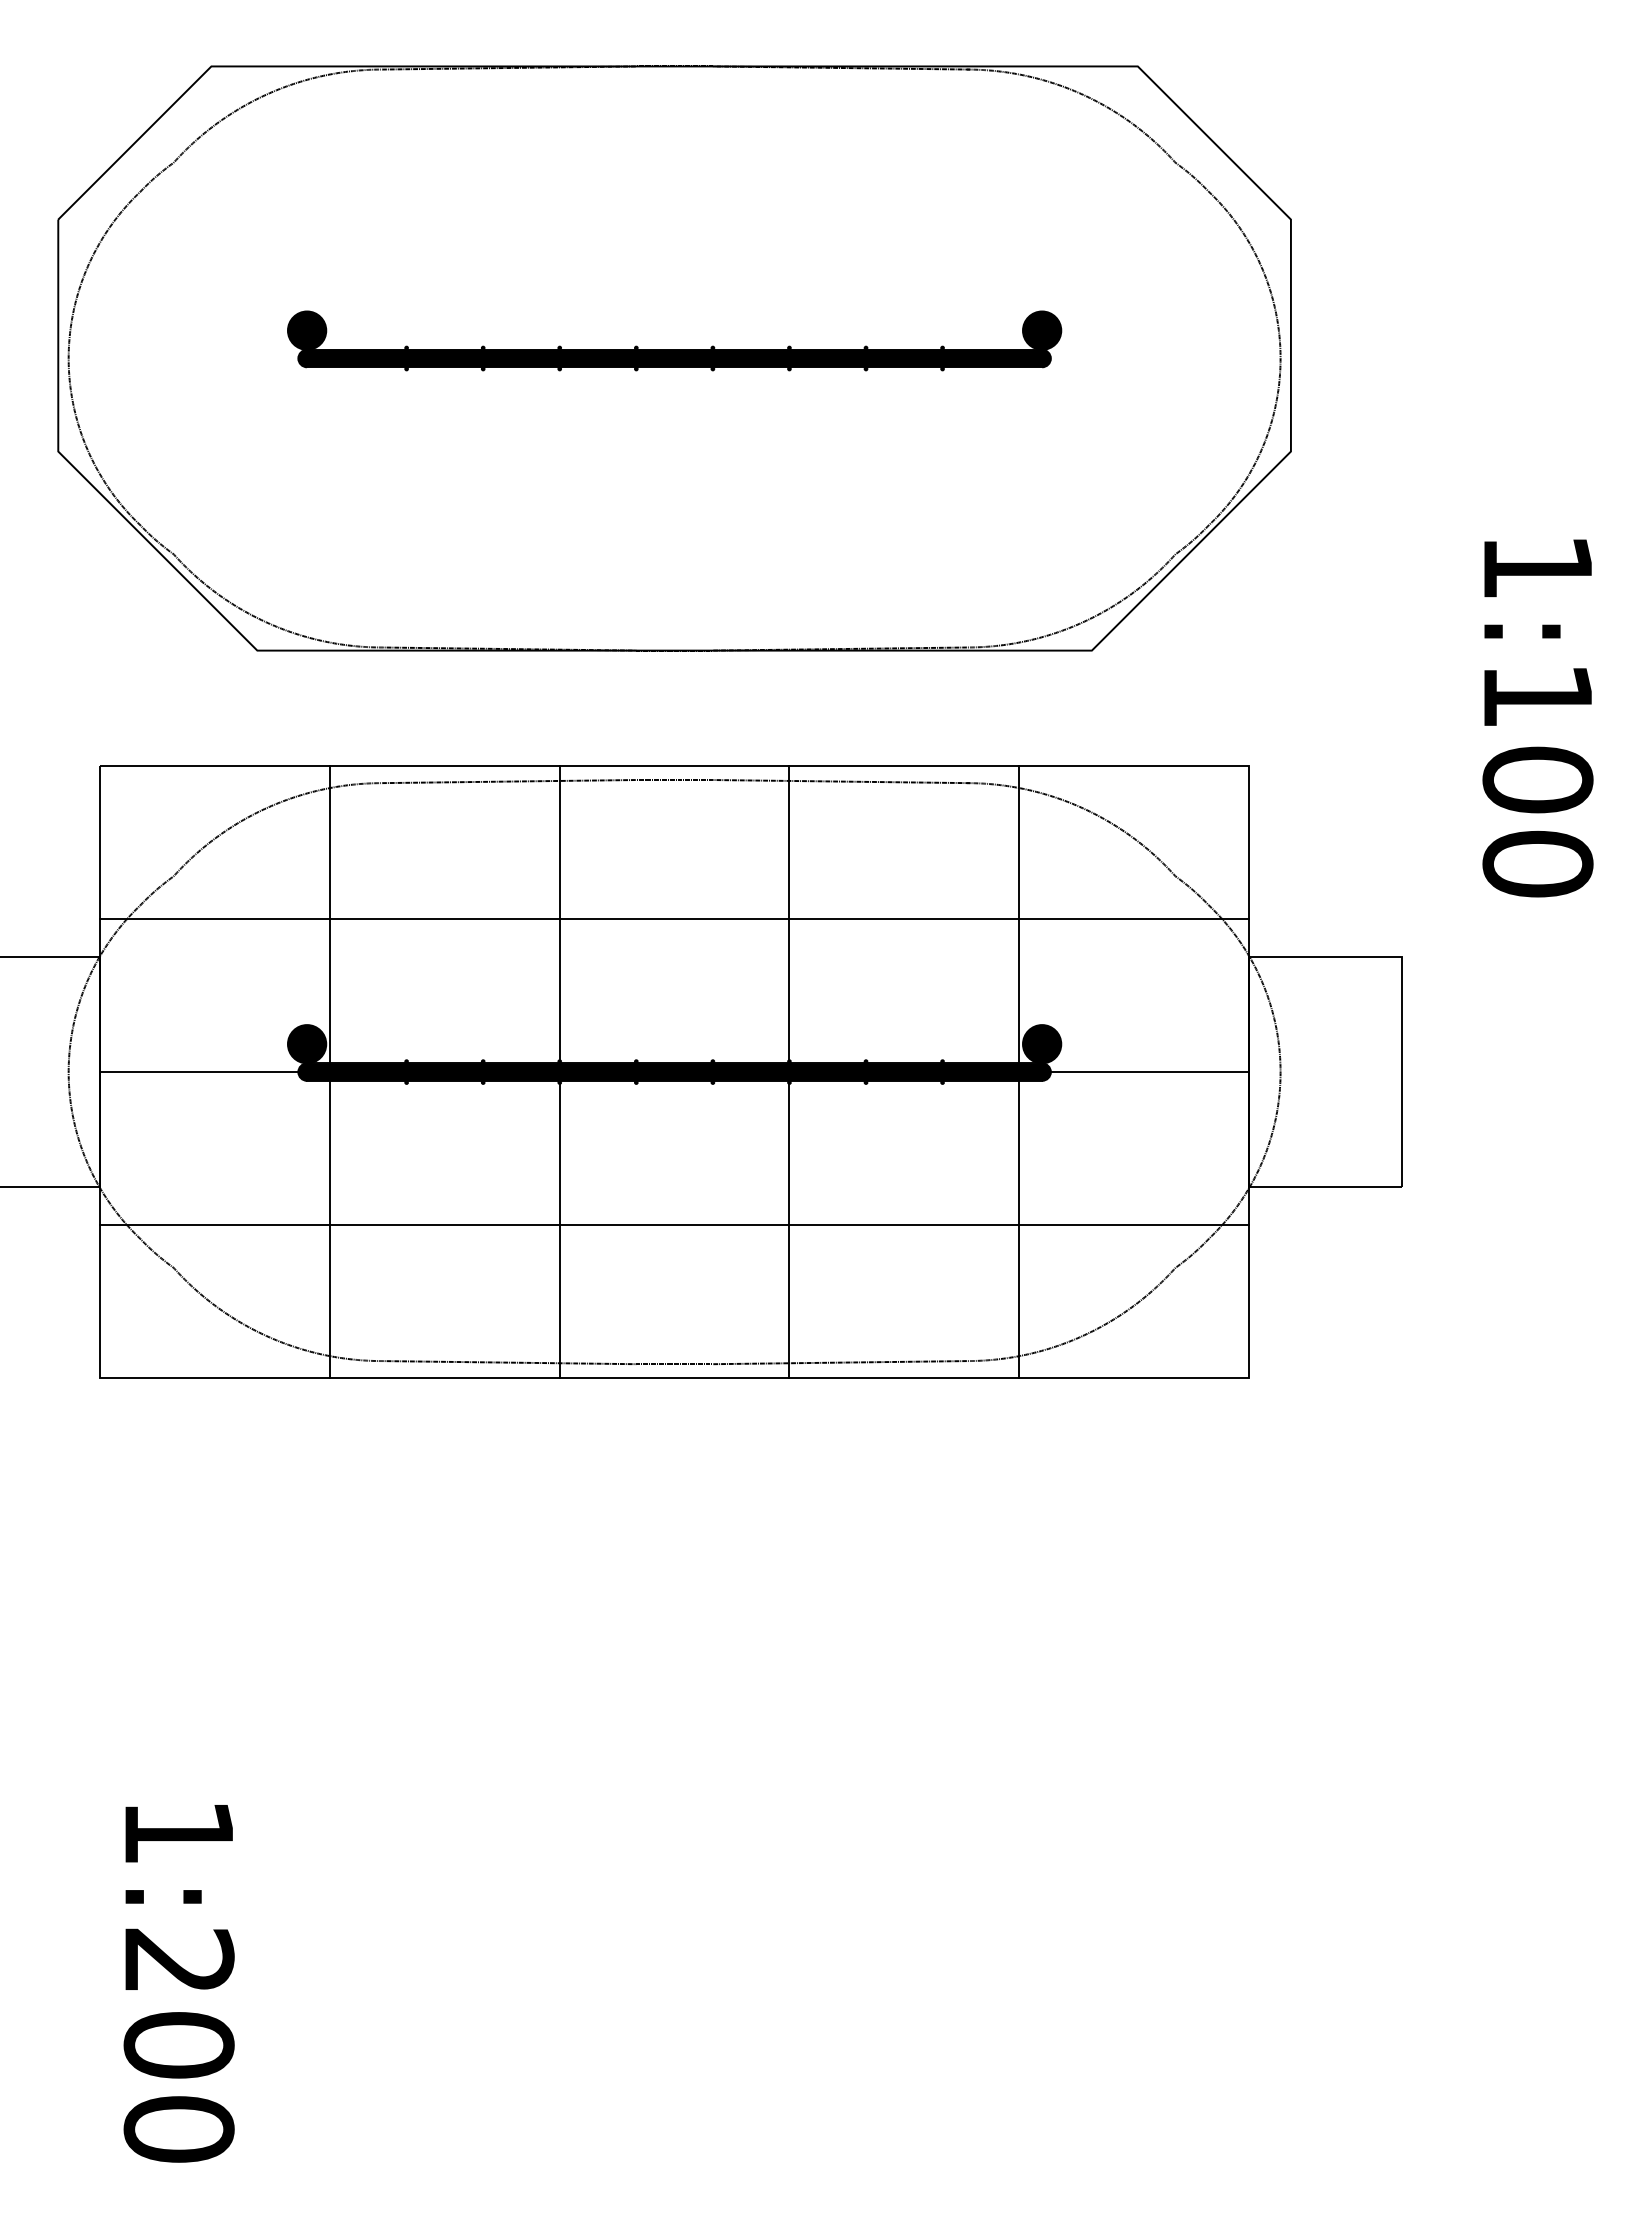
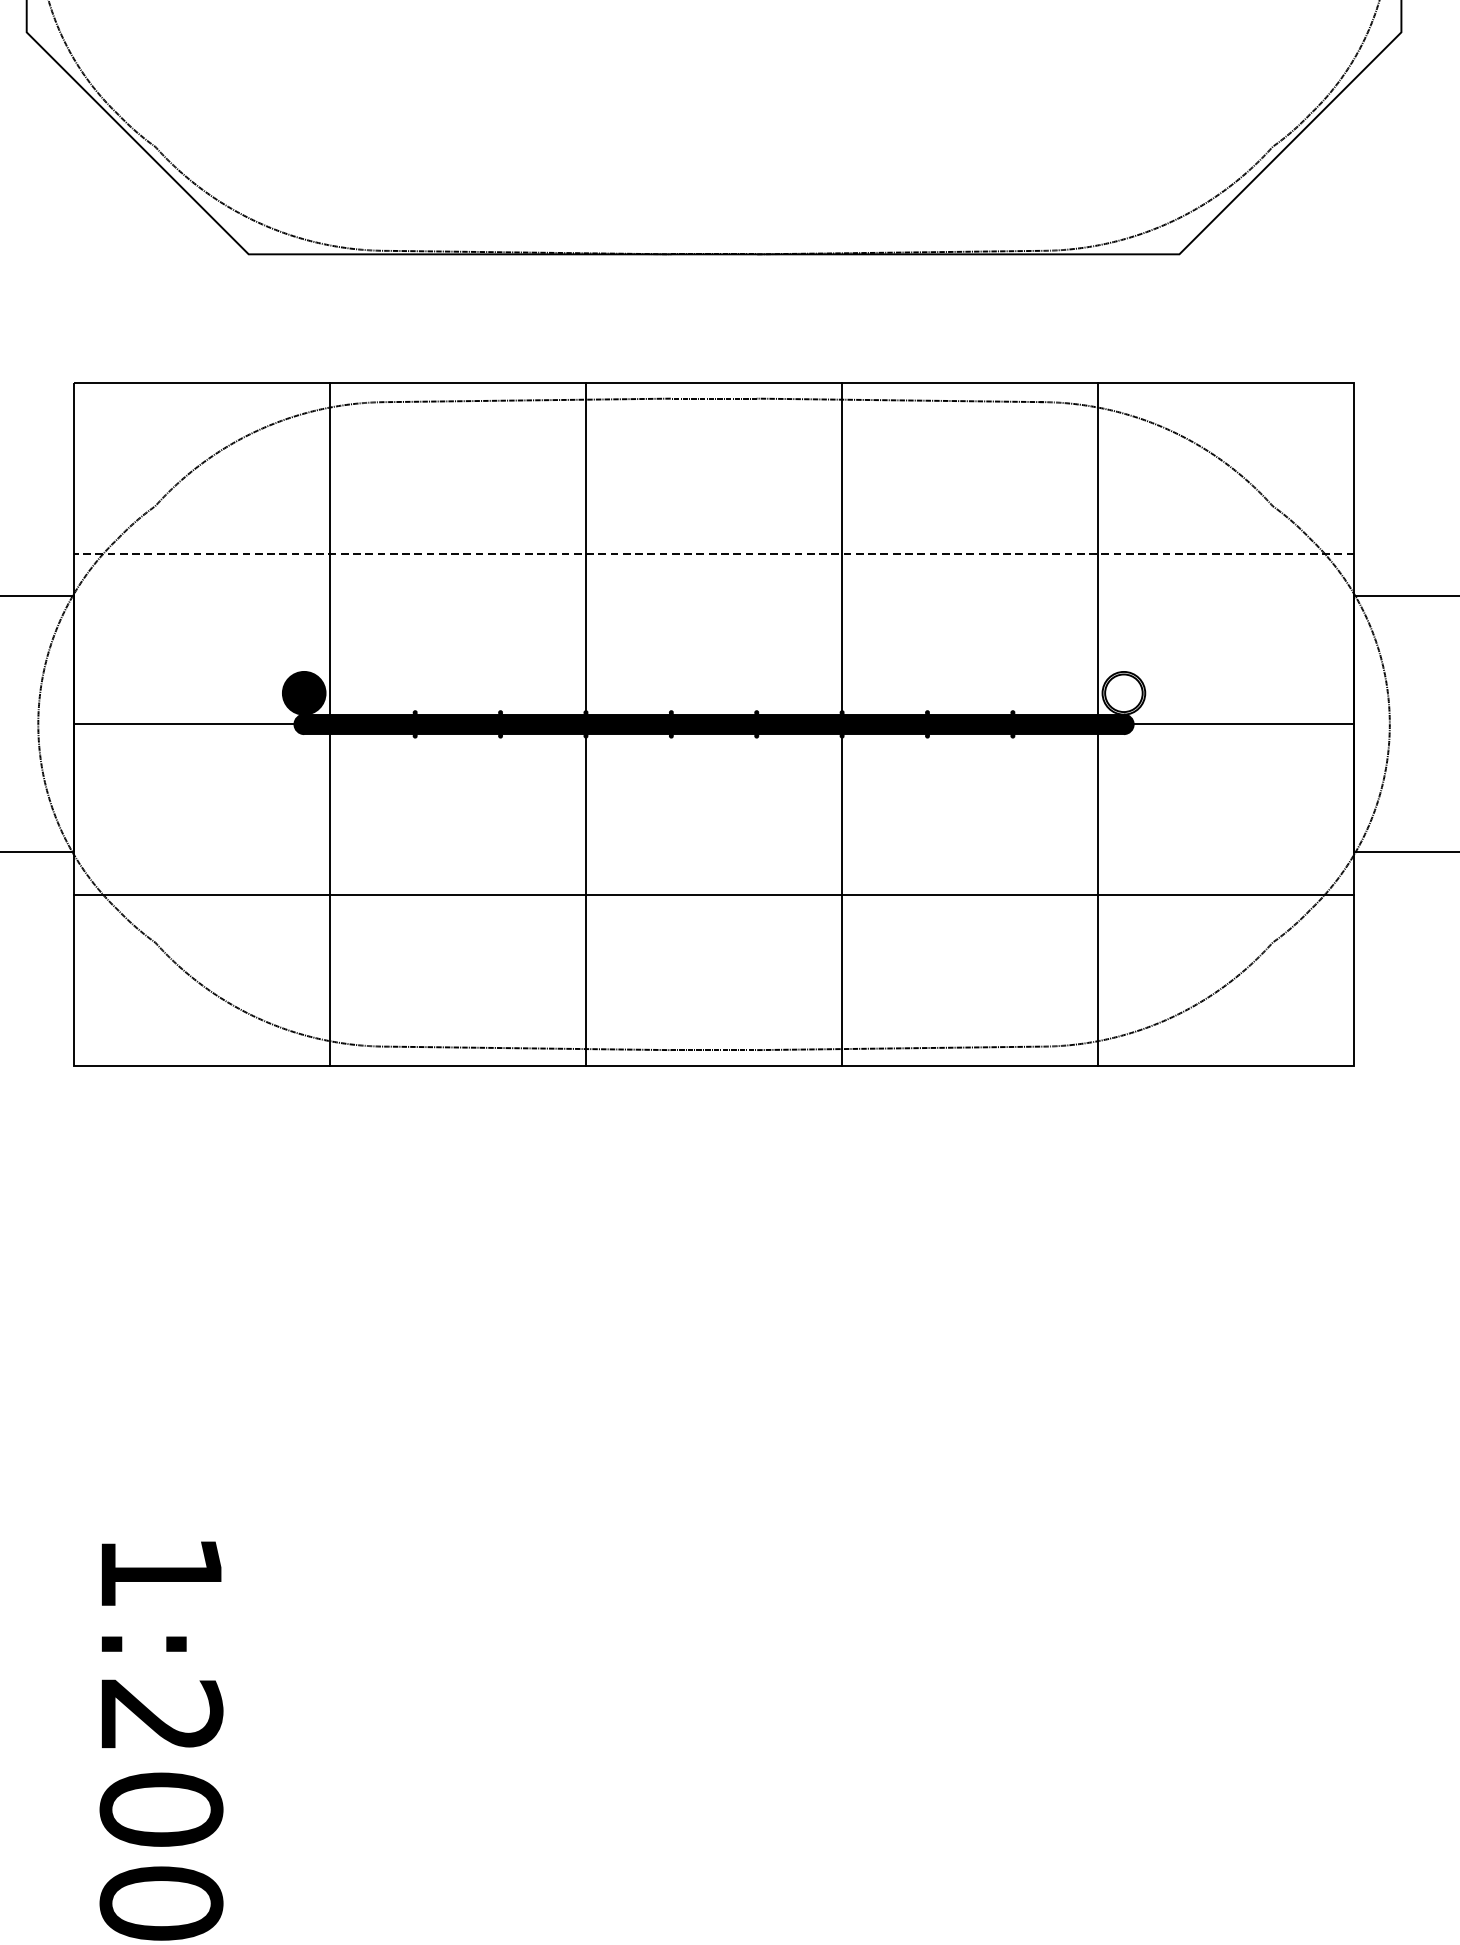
line: (674, 918) -> (713, 553), solid -> dashed
fill: (1041, 1044) -> (1123, 693), removed

